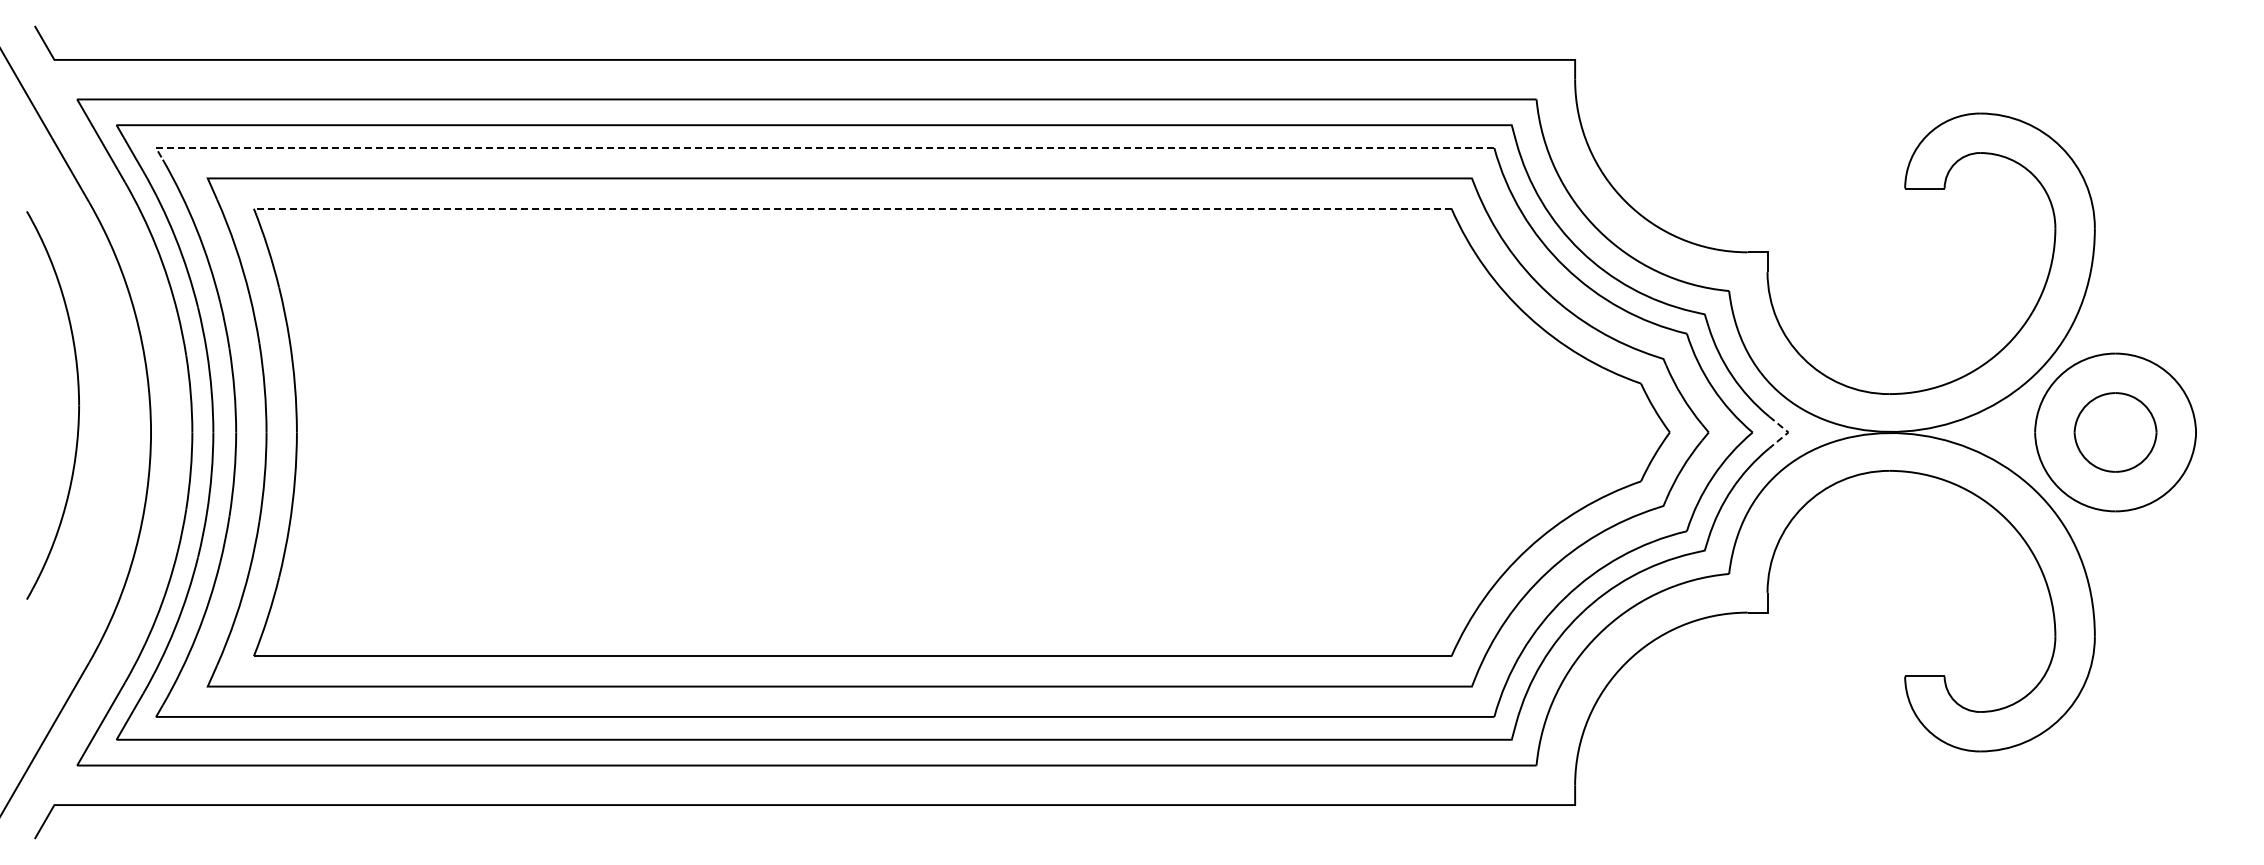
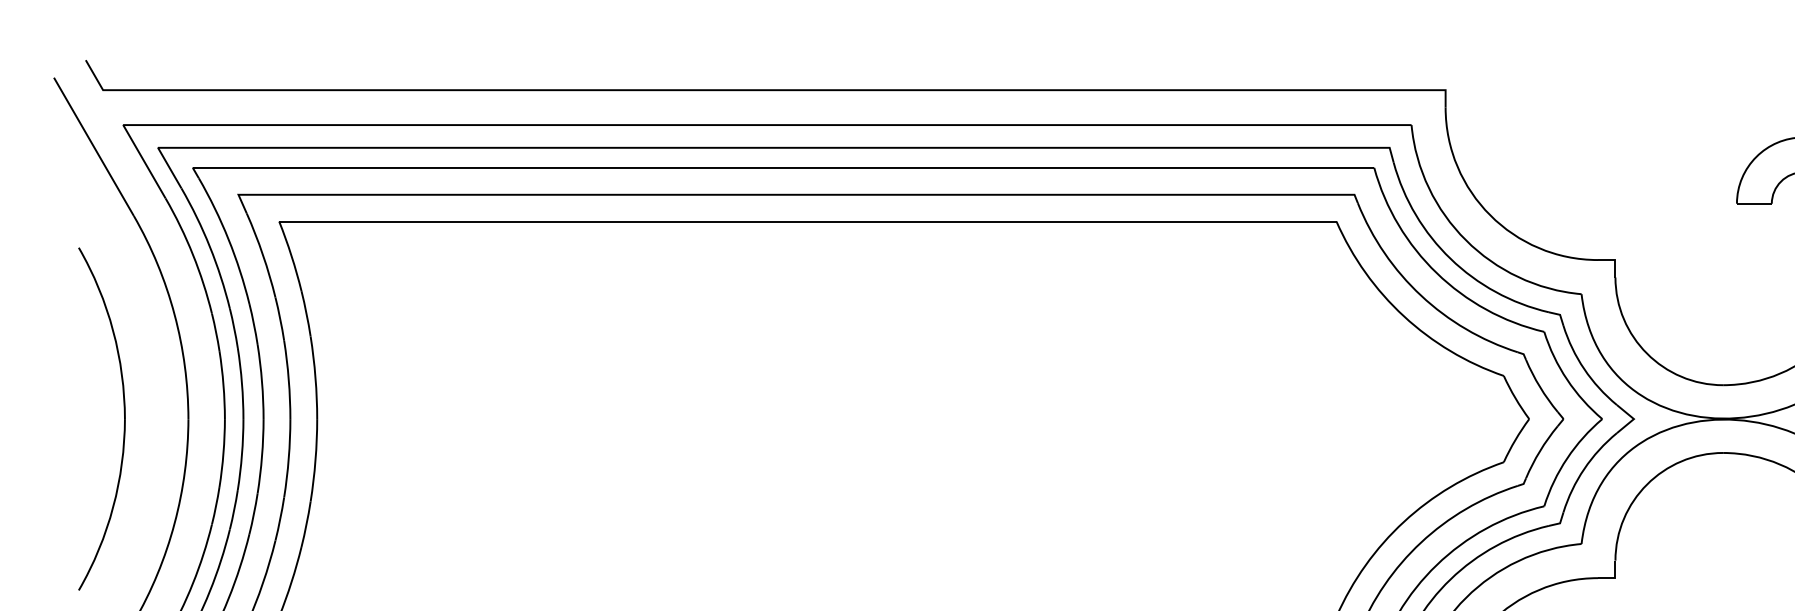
line: (817, 148) -> (776, 168), dashed -> solid
line: (852, 208) -> (807, 221), dashed -> solid
part: (78, 405) -> (124, 419), moved
line: (1788, 432) -> (1633, 419), dashed -> solid

